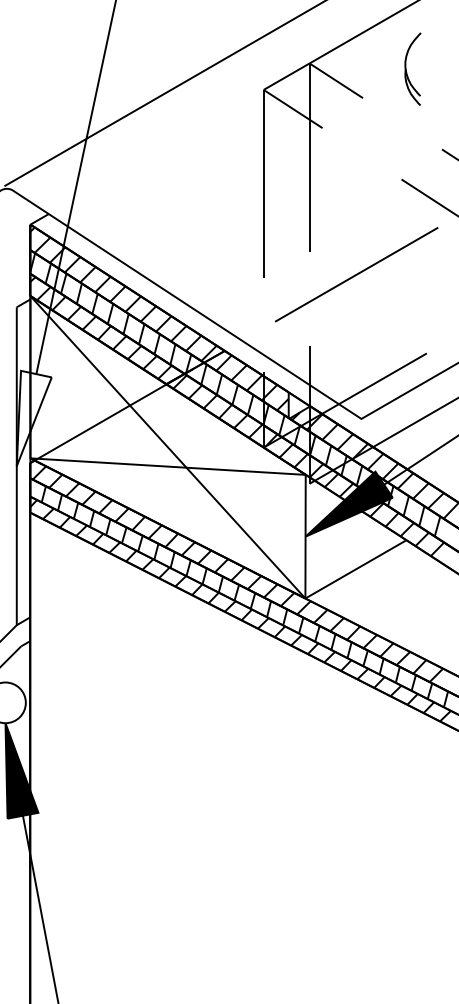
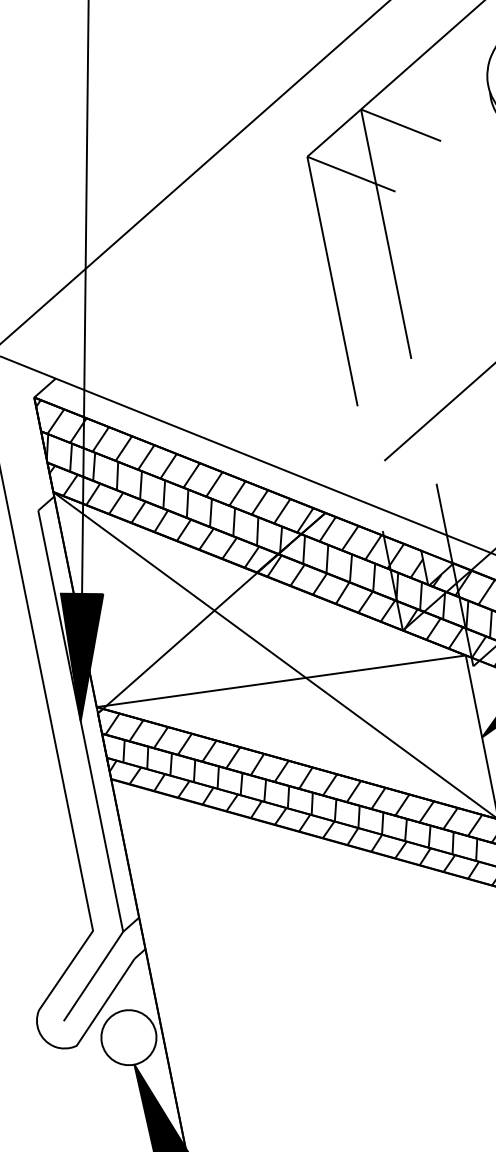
fill: (33, 418) -> (90, 653), added

